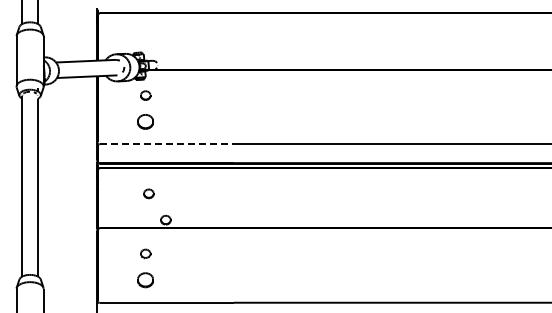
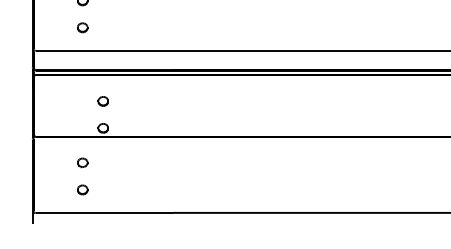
part: (145, 121) -> (82, 27), size x0.62
line: (167, 144) -> (104, 50), dashed -> solid
part: (148, 193) -> (102, 101), moved
part: (145, 280) -> (82, 190), size x0.62

